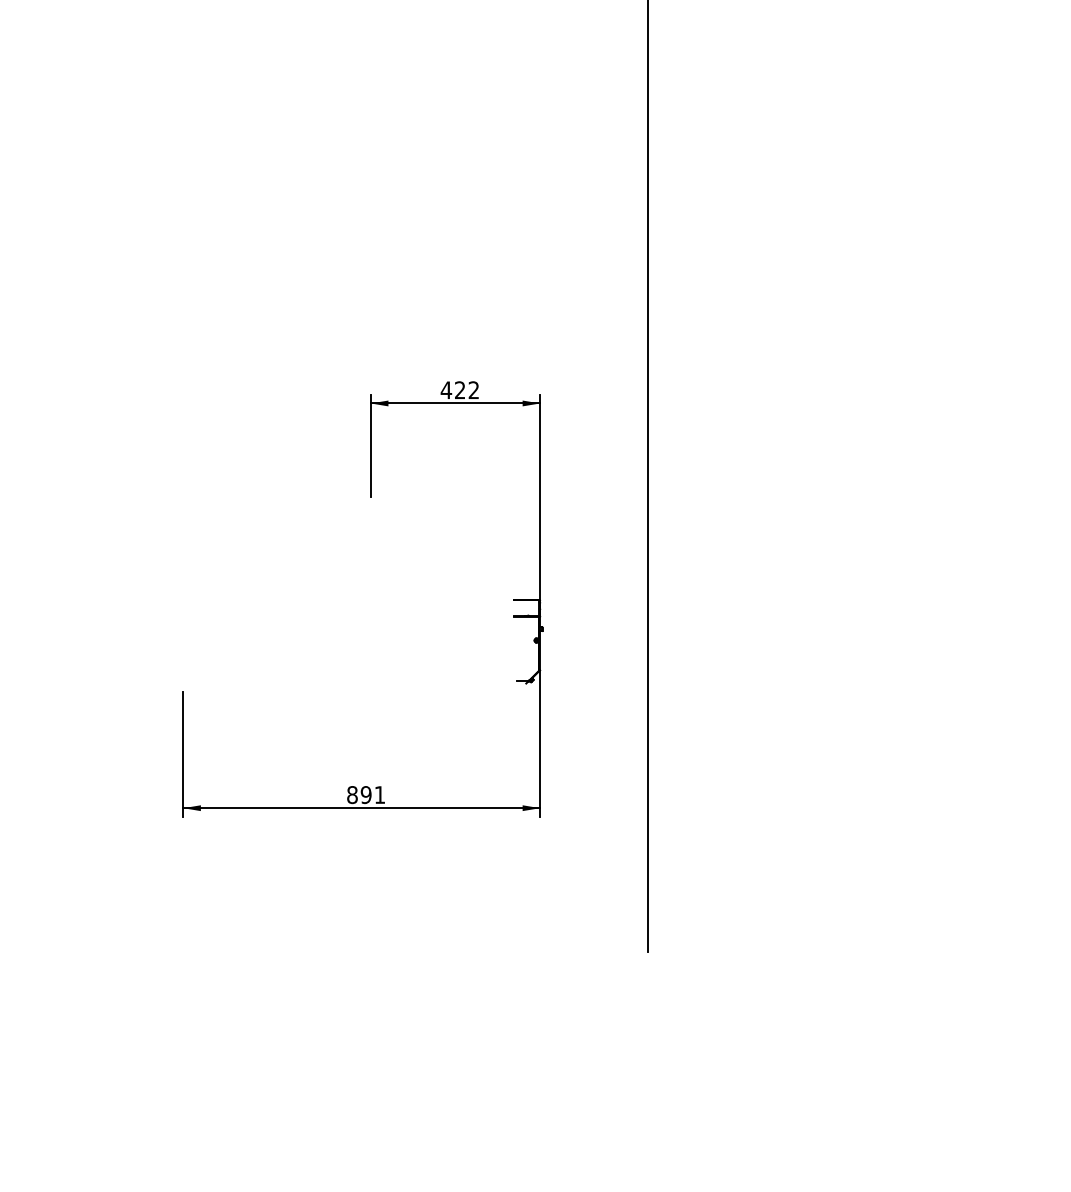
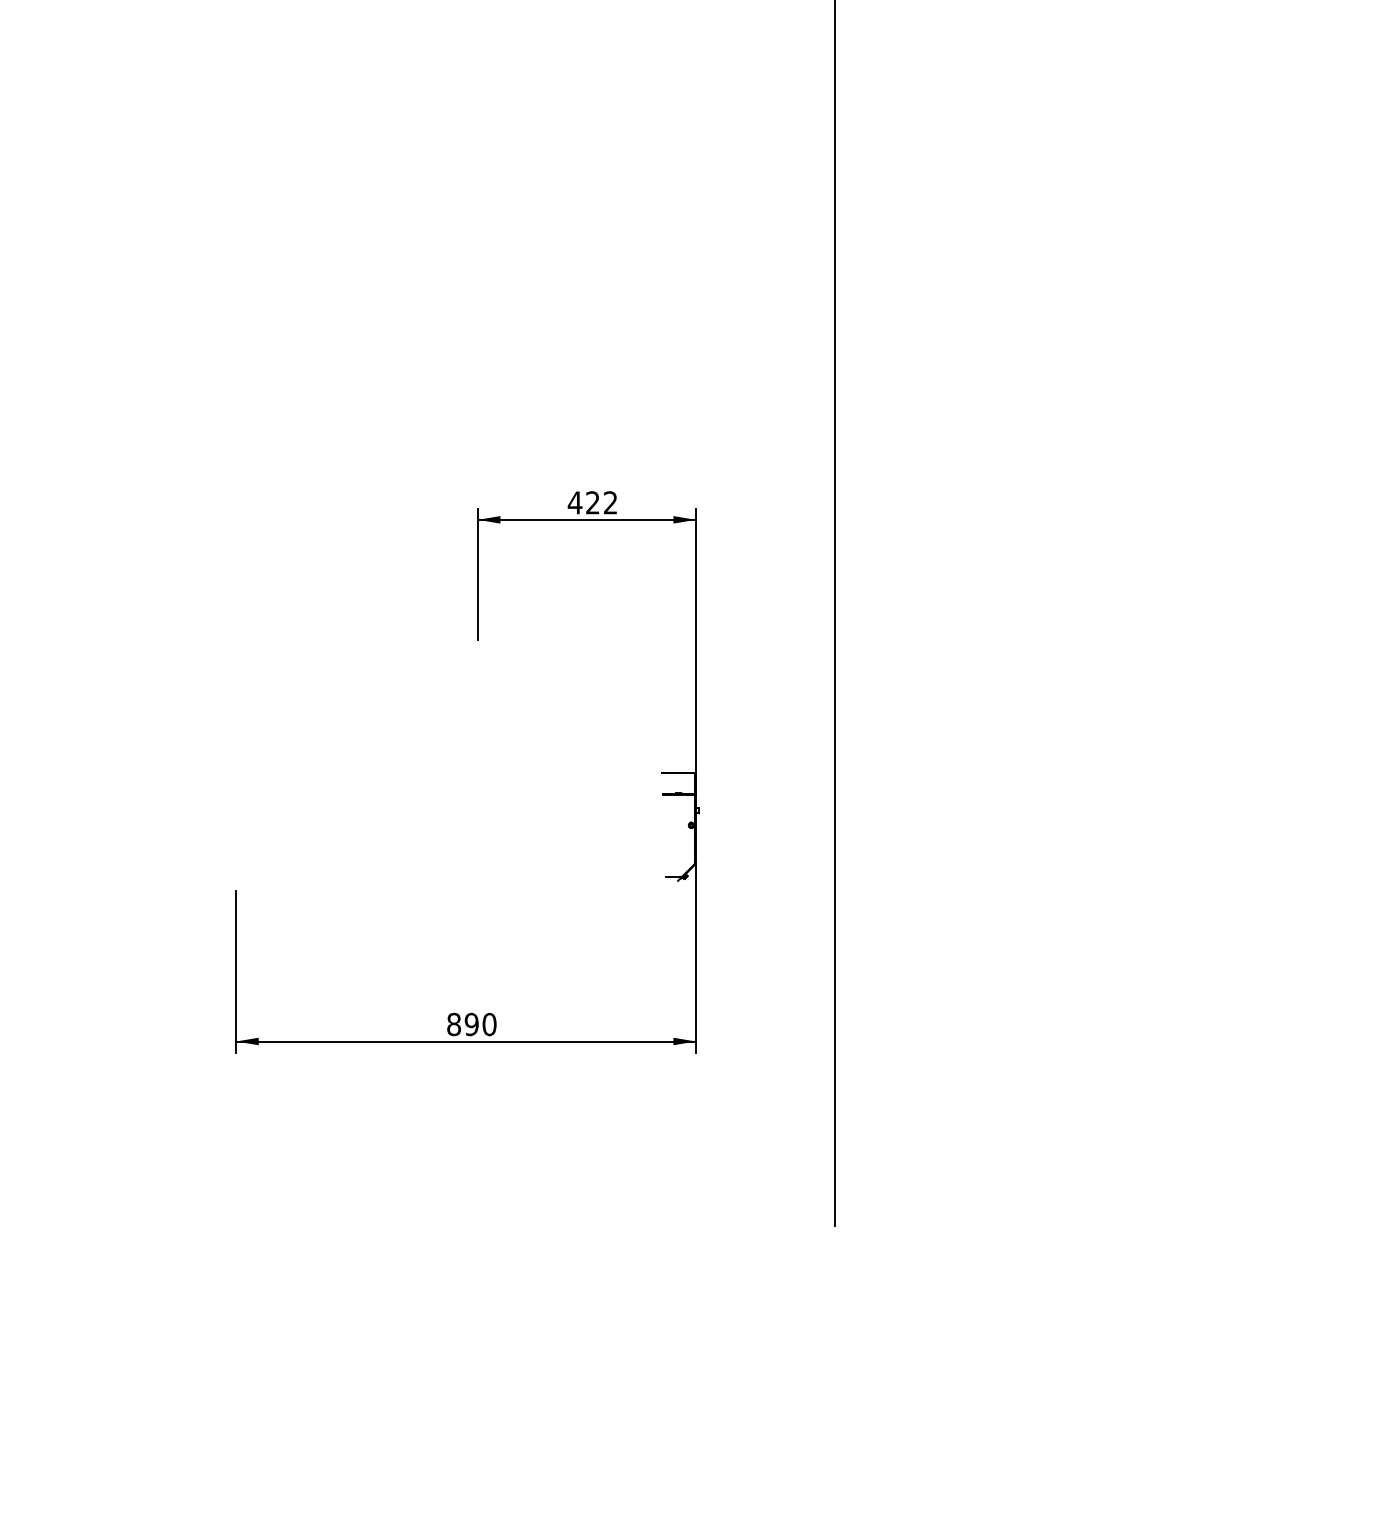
text: (379, 795) -> (488, 1025), 891 -> 890

